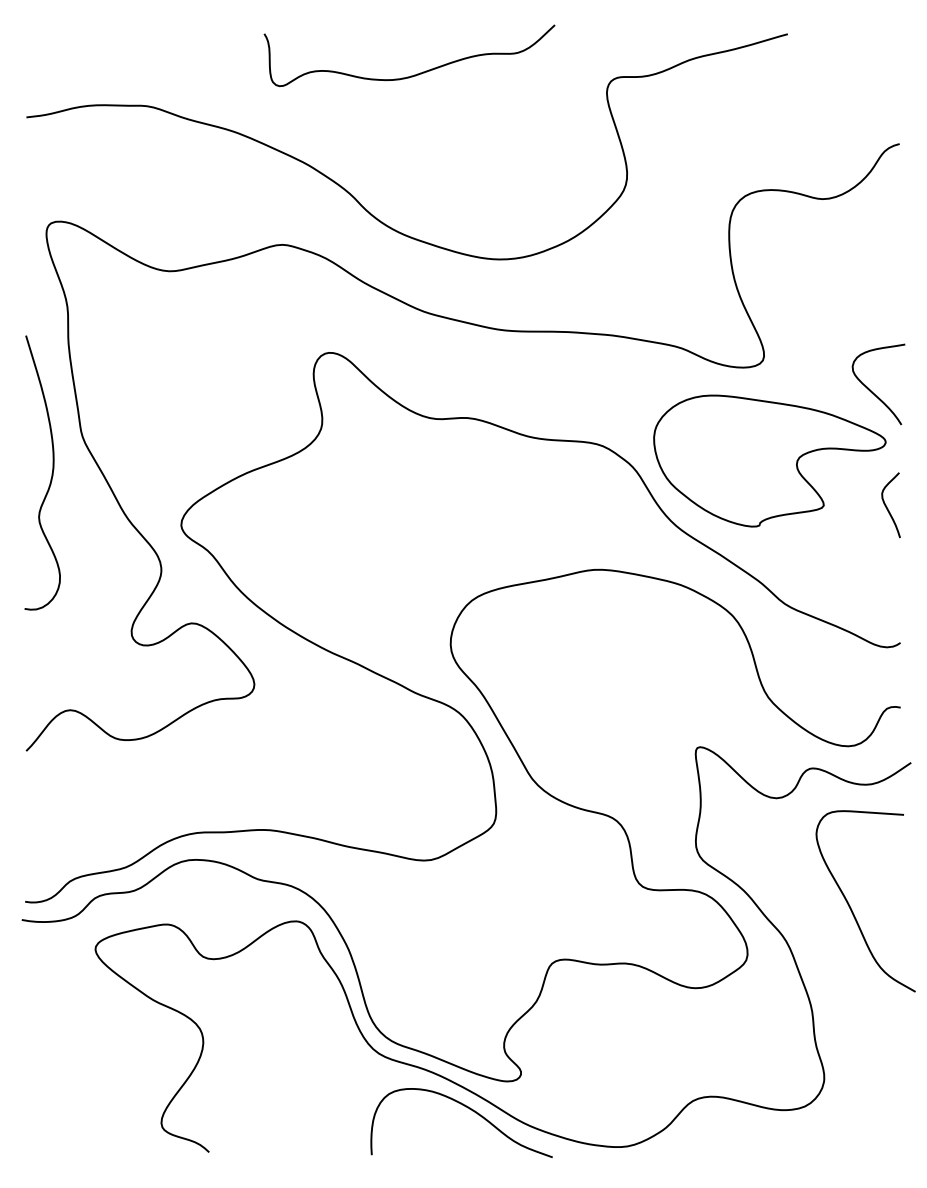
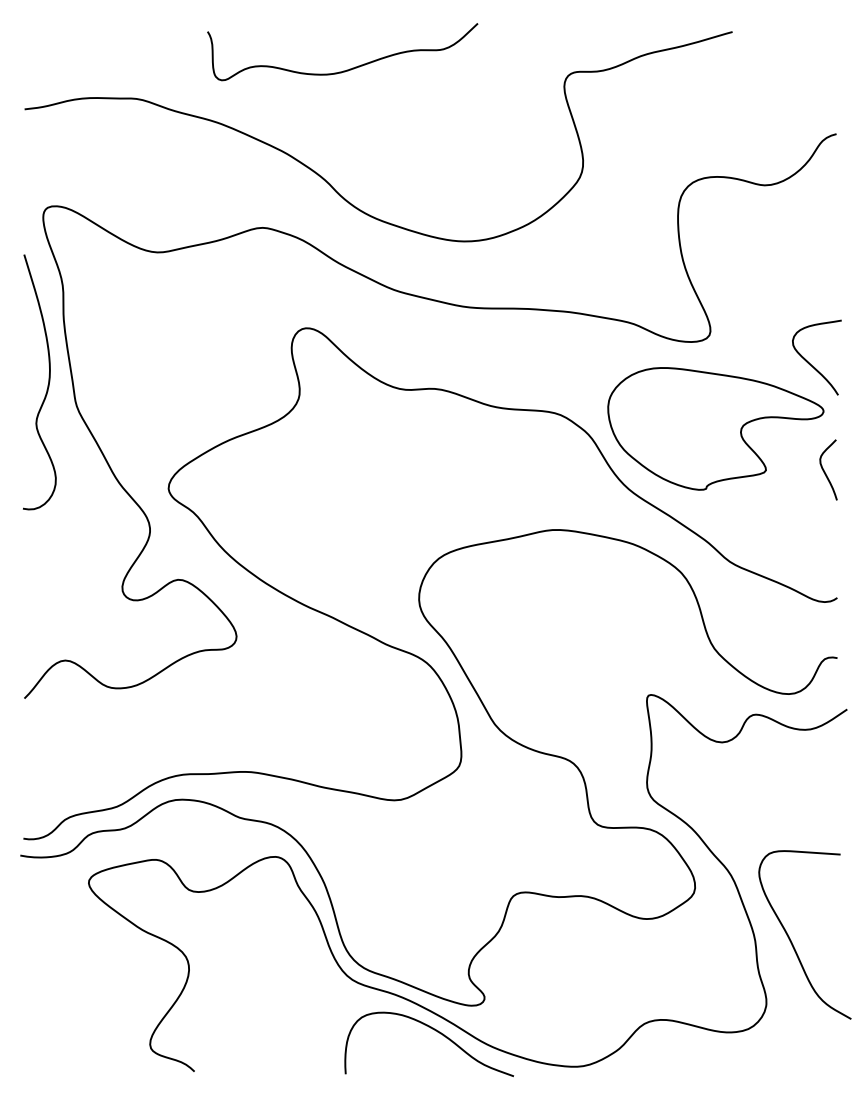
curve: (414, 74) -> (347, 69), moved
curve: (51, 473) -> (47, 382), moved
curve: (851, 907) -> (791, 940), moved

